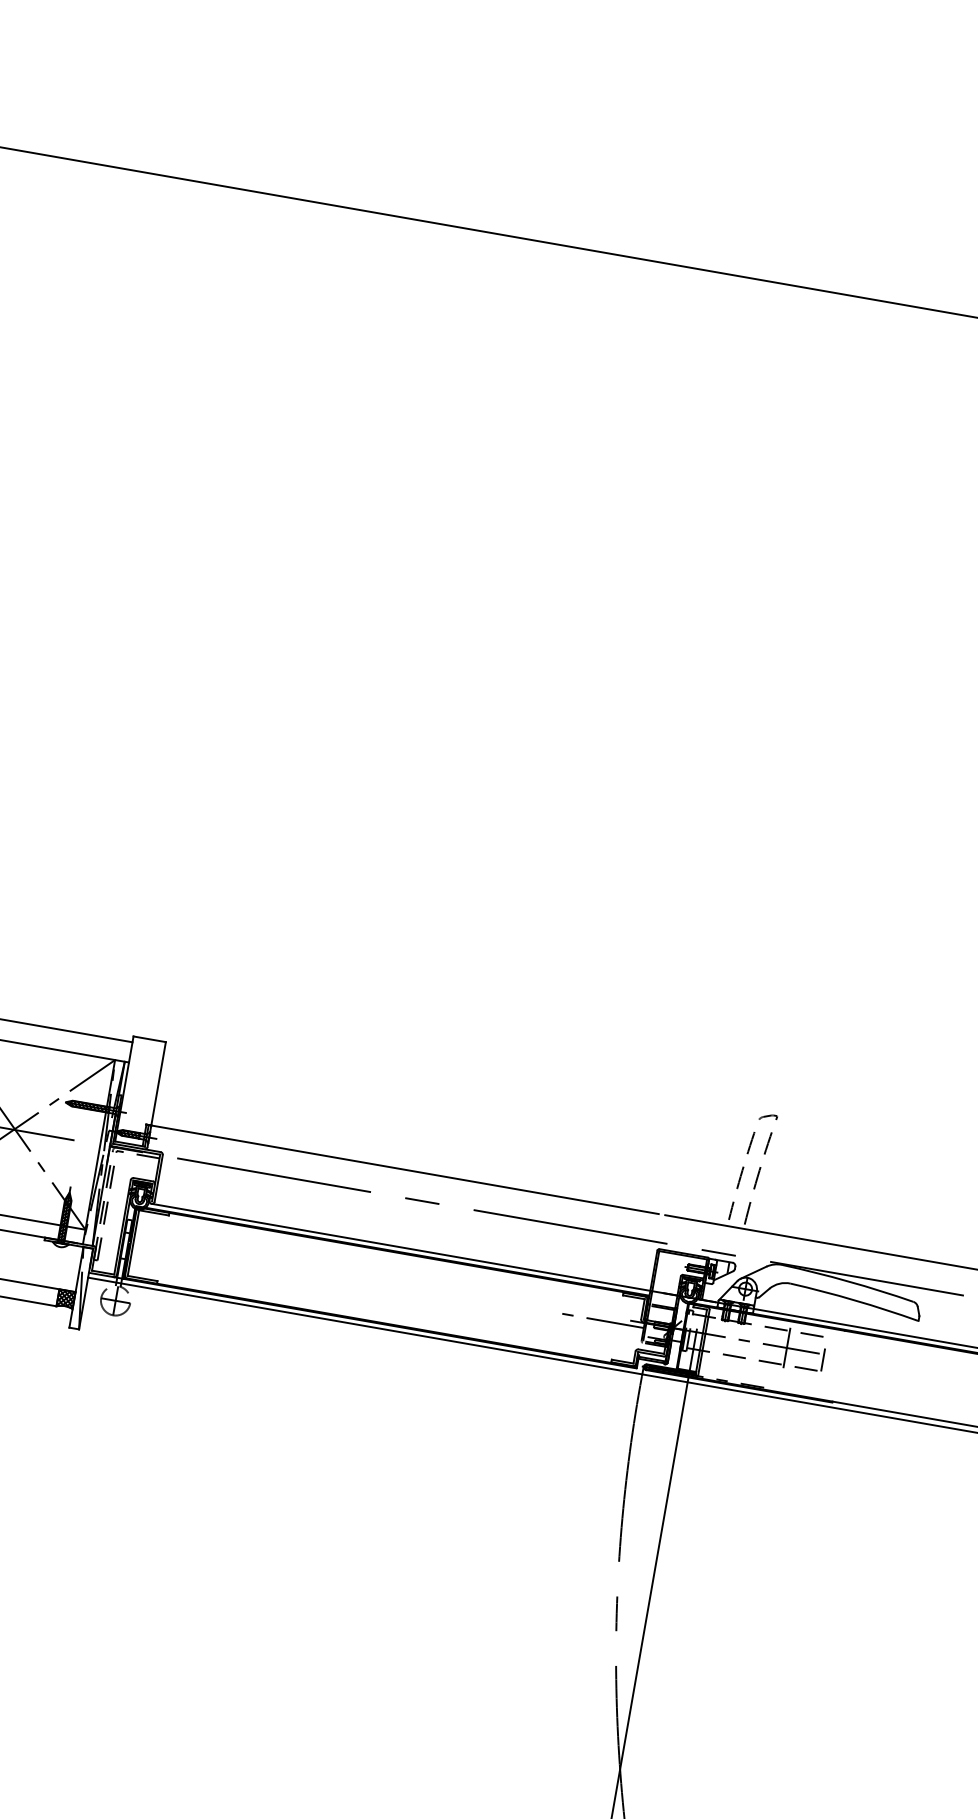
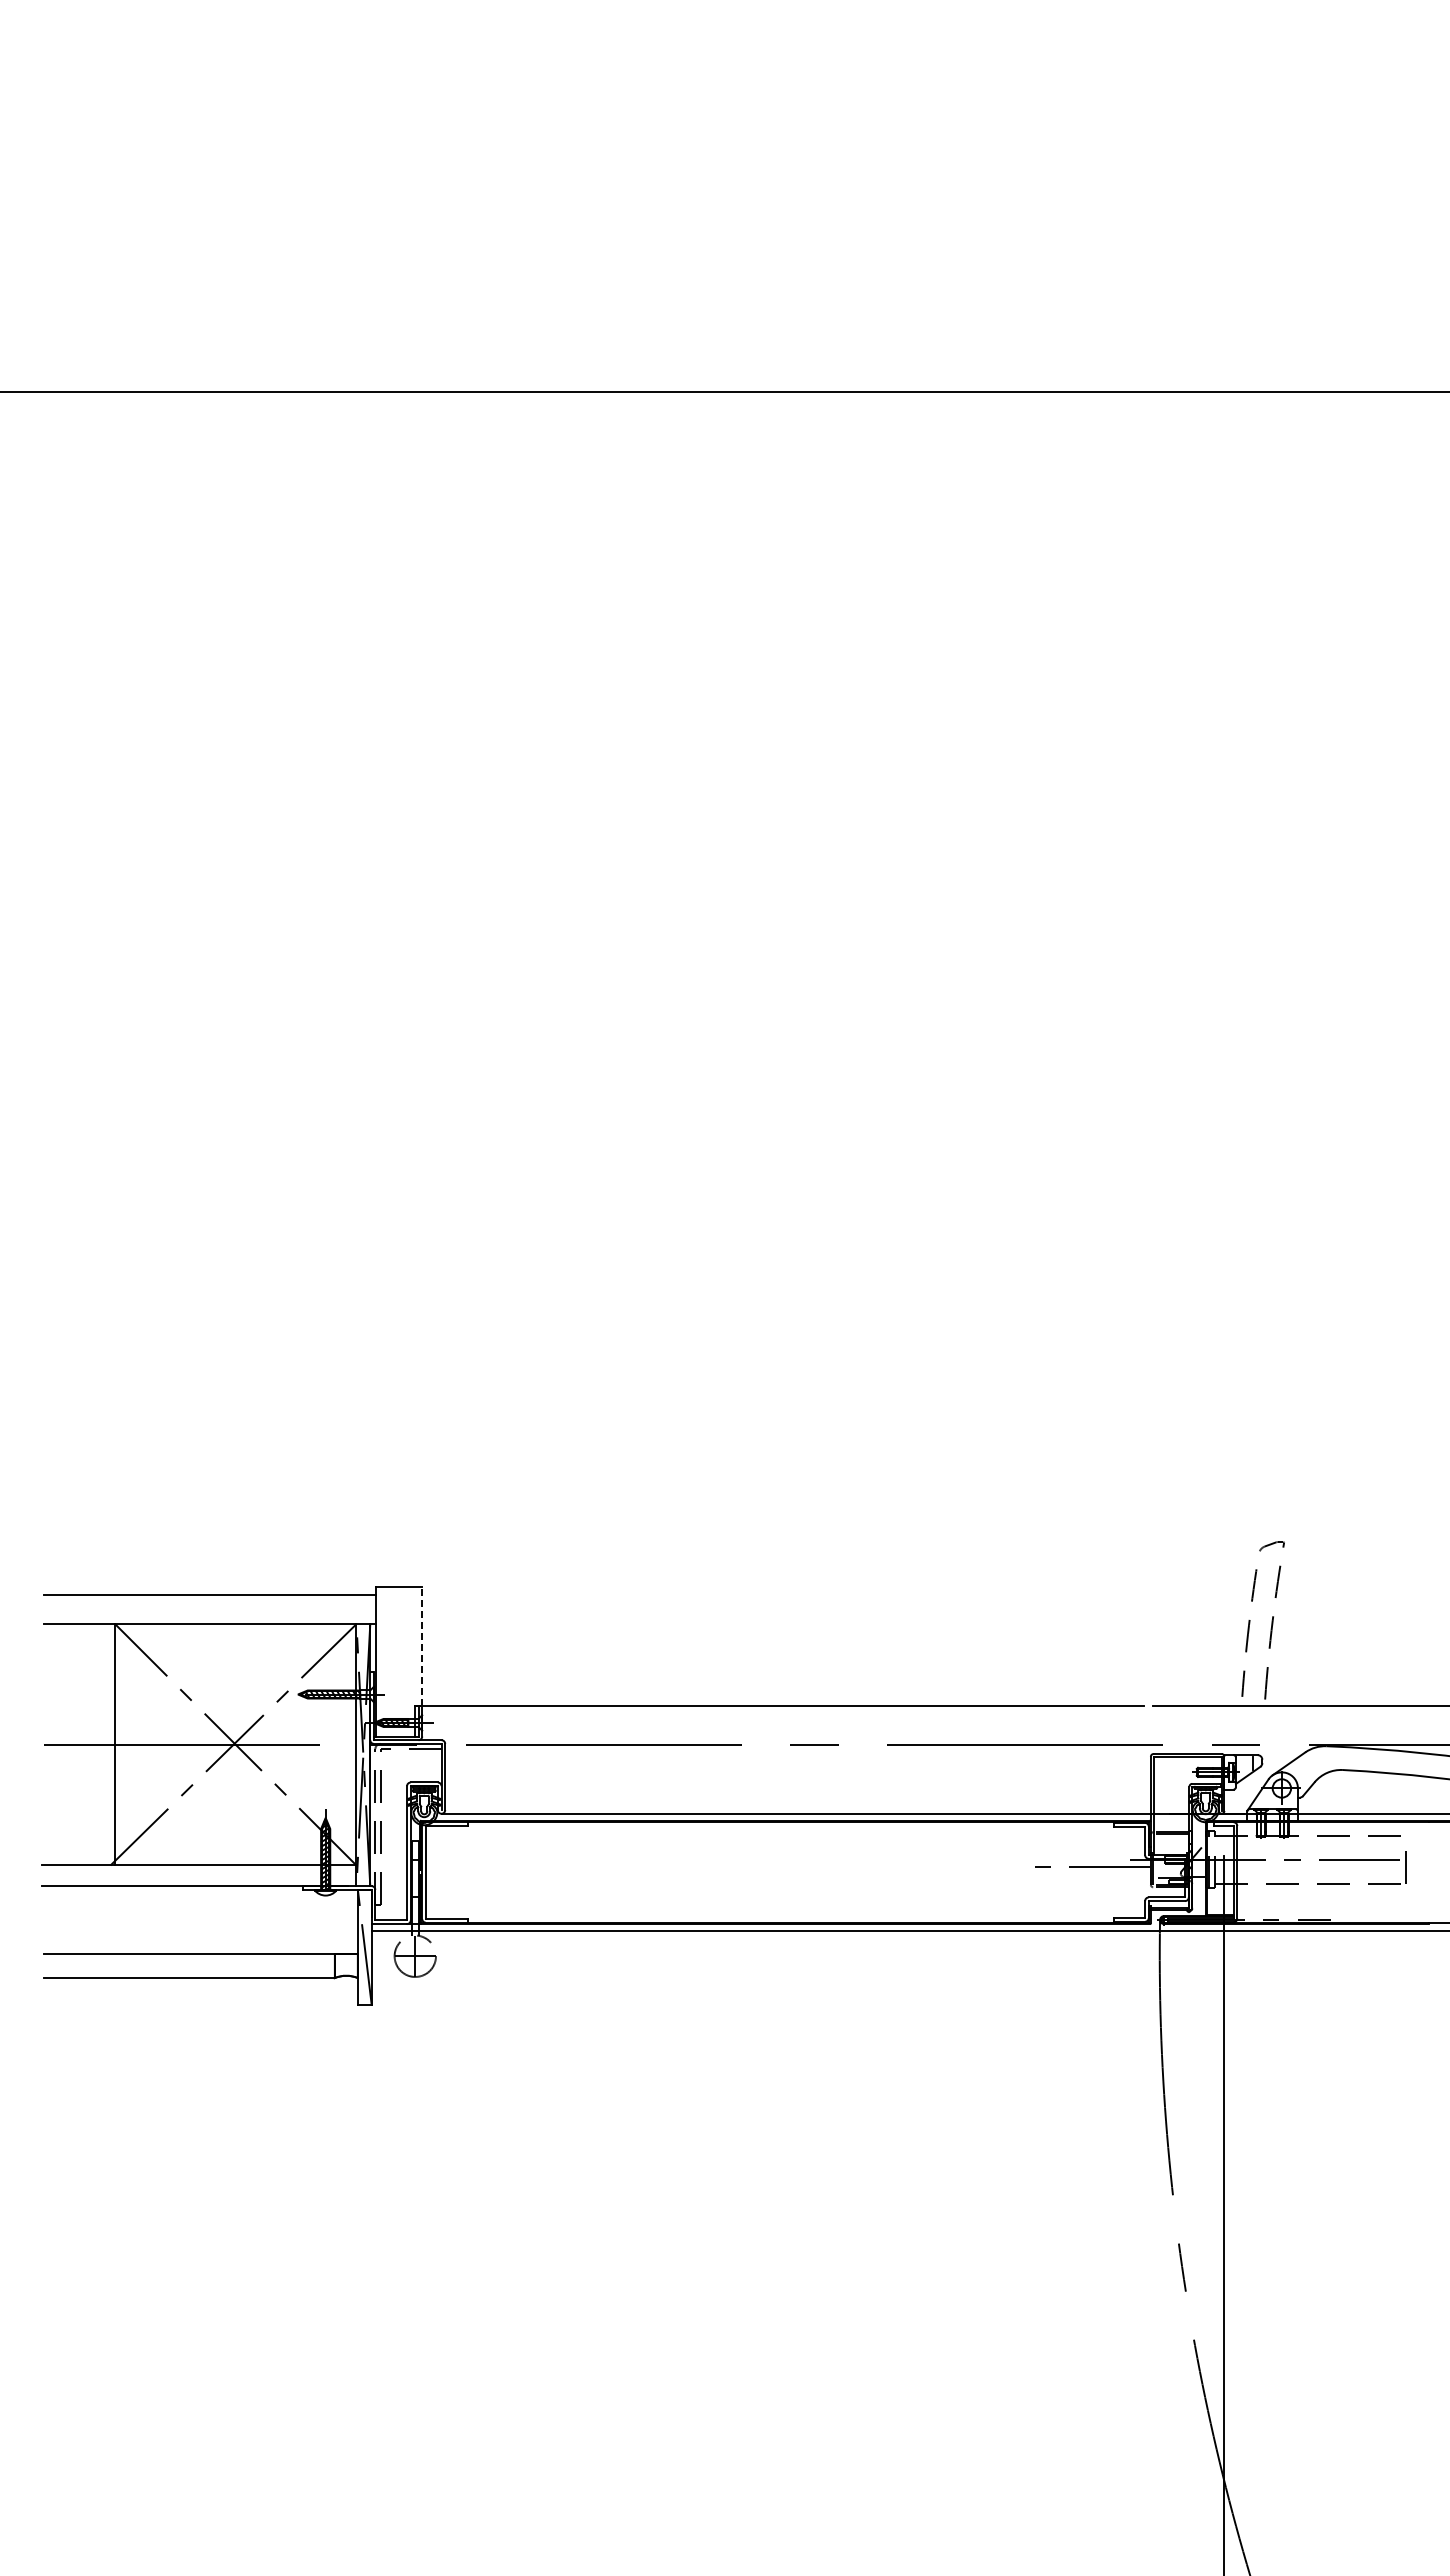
line: (158, 1083) -> (422, 1645), solid -> dashed
hatch: (65, 1298) -> (345, 1964), removed
line: (787, 1347) -> (1353, 1859), removed

